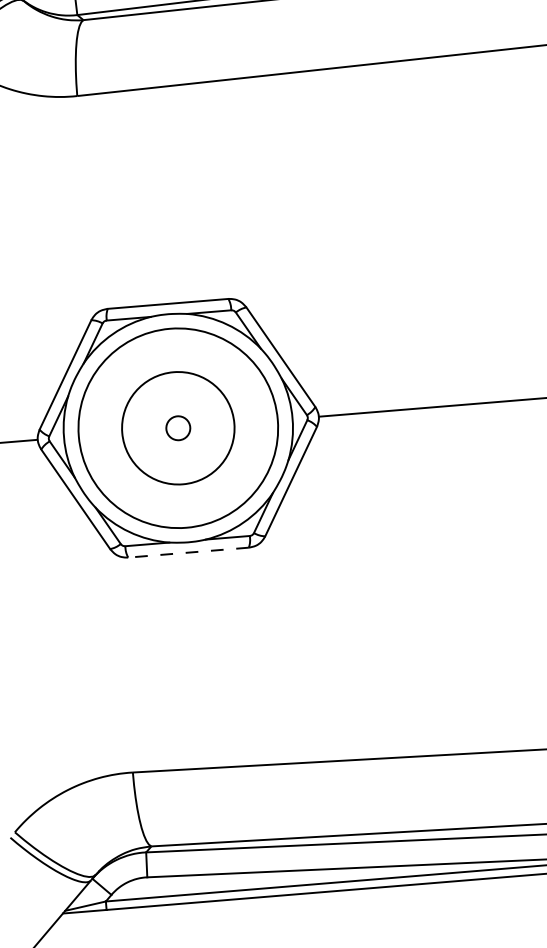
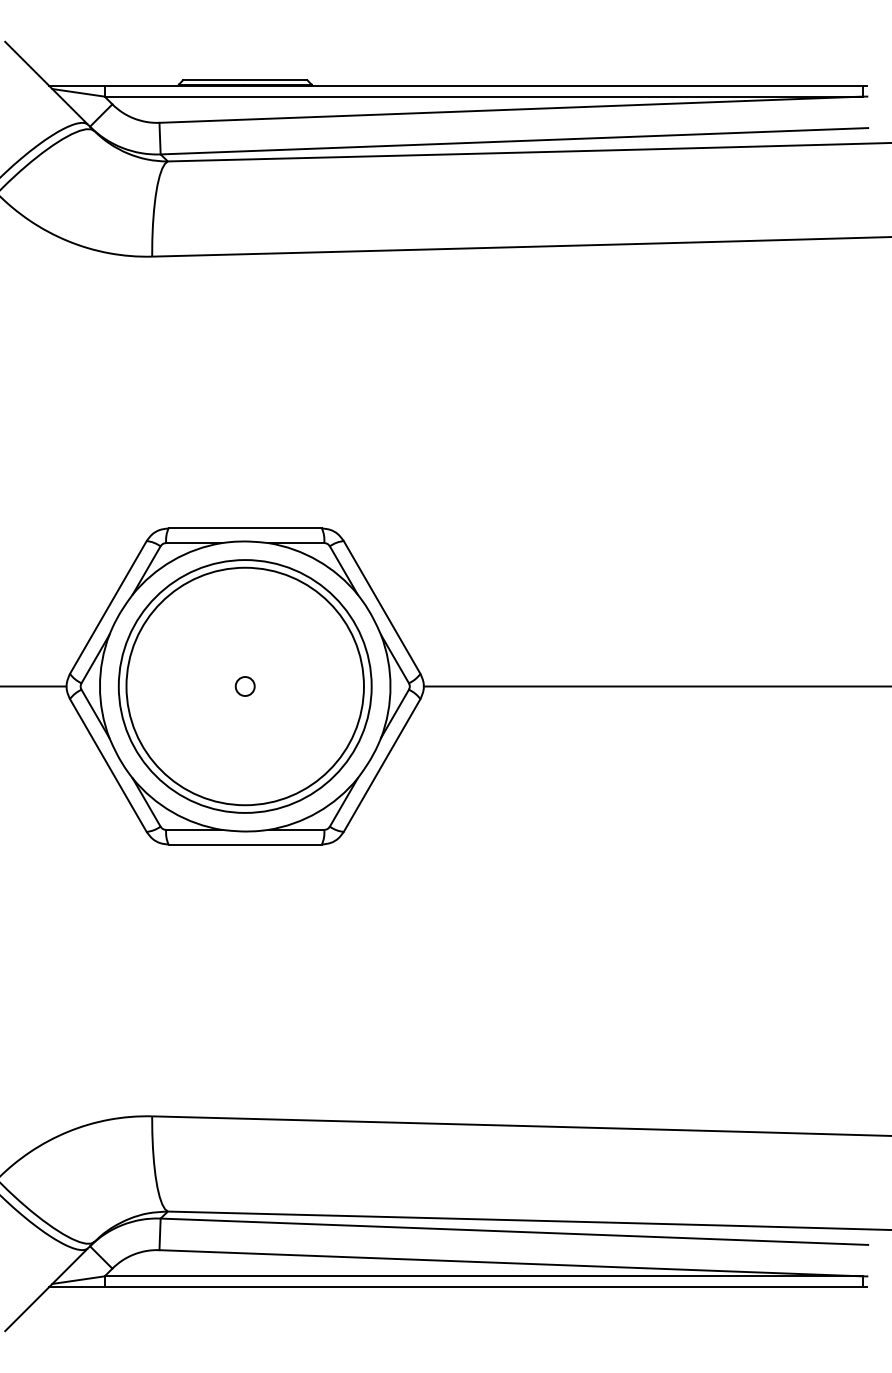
circle: (177, 428) -> (244, 686), size x0.62
circle: (177, 428) -> (244, 686), size x1.67
line: (188, 552) -> (245, 844), dashed -> solid

